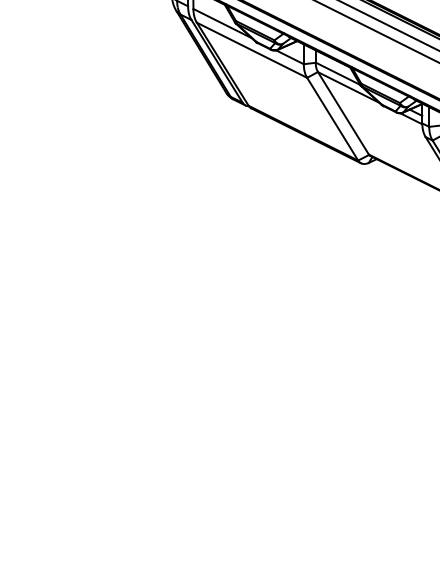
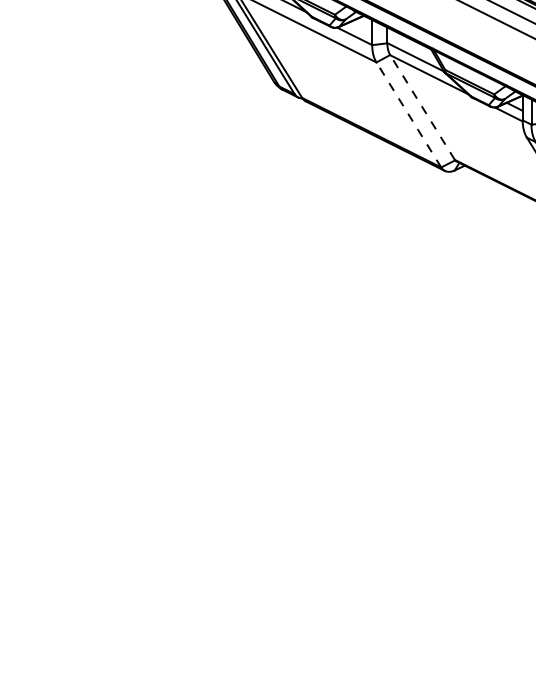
line: (343, 112) -> (422, 106), solid -> dashed
line: (332, 119) -> (408, 115), solid -> dashed

